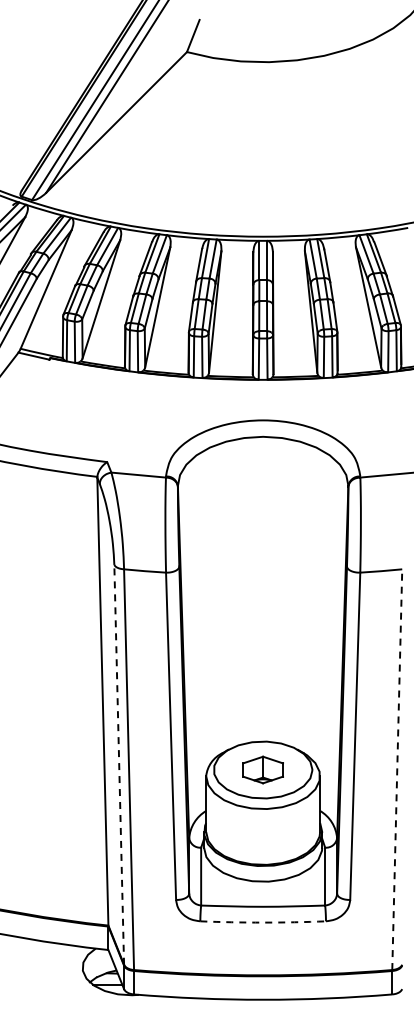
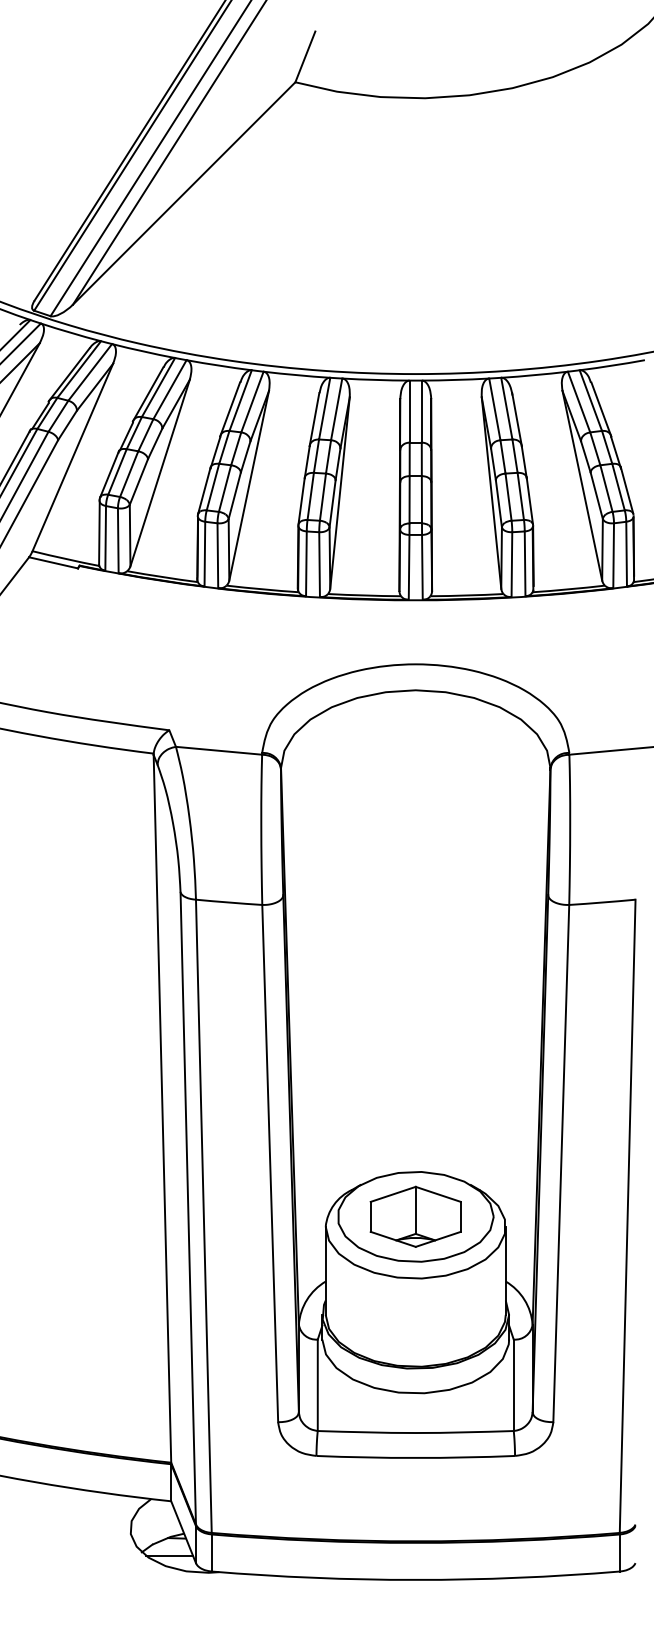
line: (119, 764) -> (188, 1208), dashed -> solid
part: (262, 769) -> (414, 1216), size x1.43
line: (397, 769) -> (628, 1216), dashed -> solid
arc: (263, 922) -> (416, 1457), dashed -> solid

